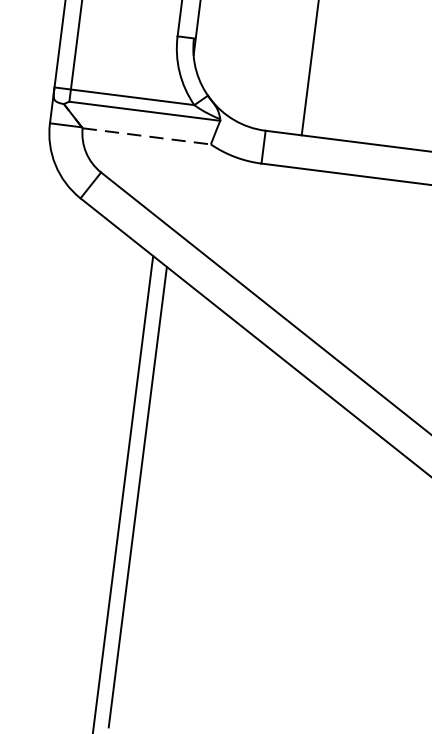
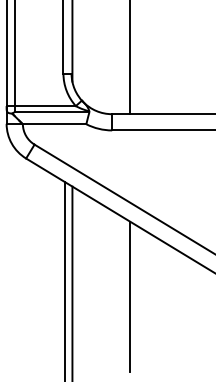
line: (146, 136) -> (54, 124), dashed -> solid
line: (256, 503) -> (130, 296), added

